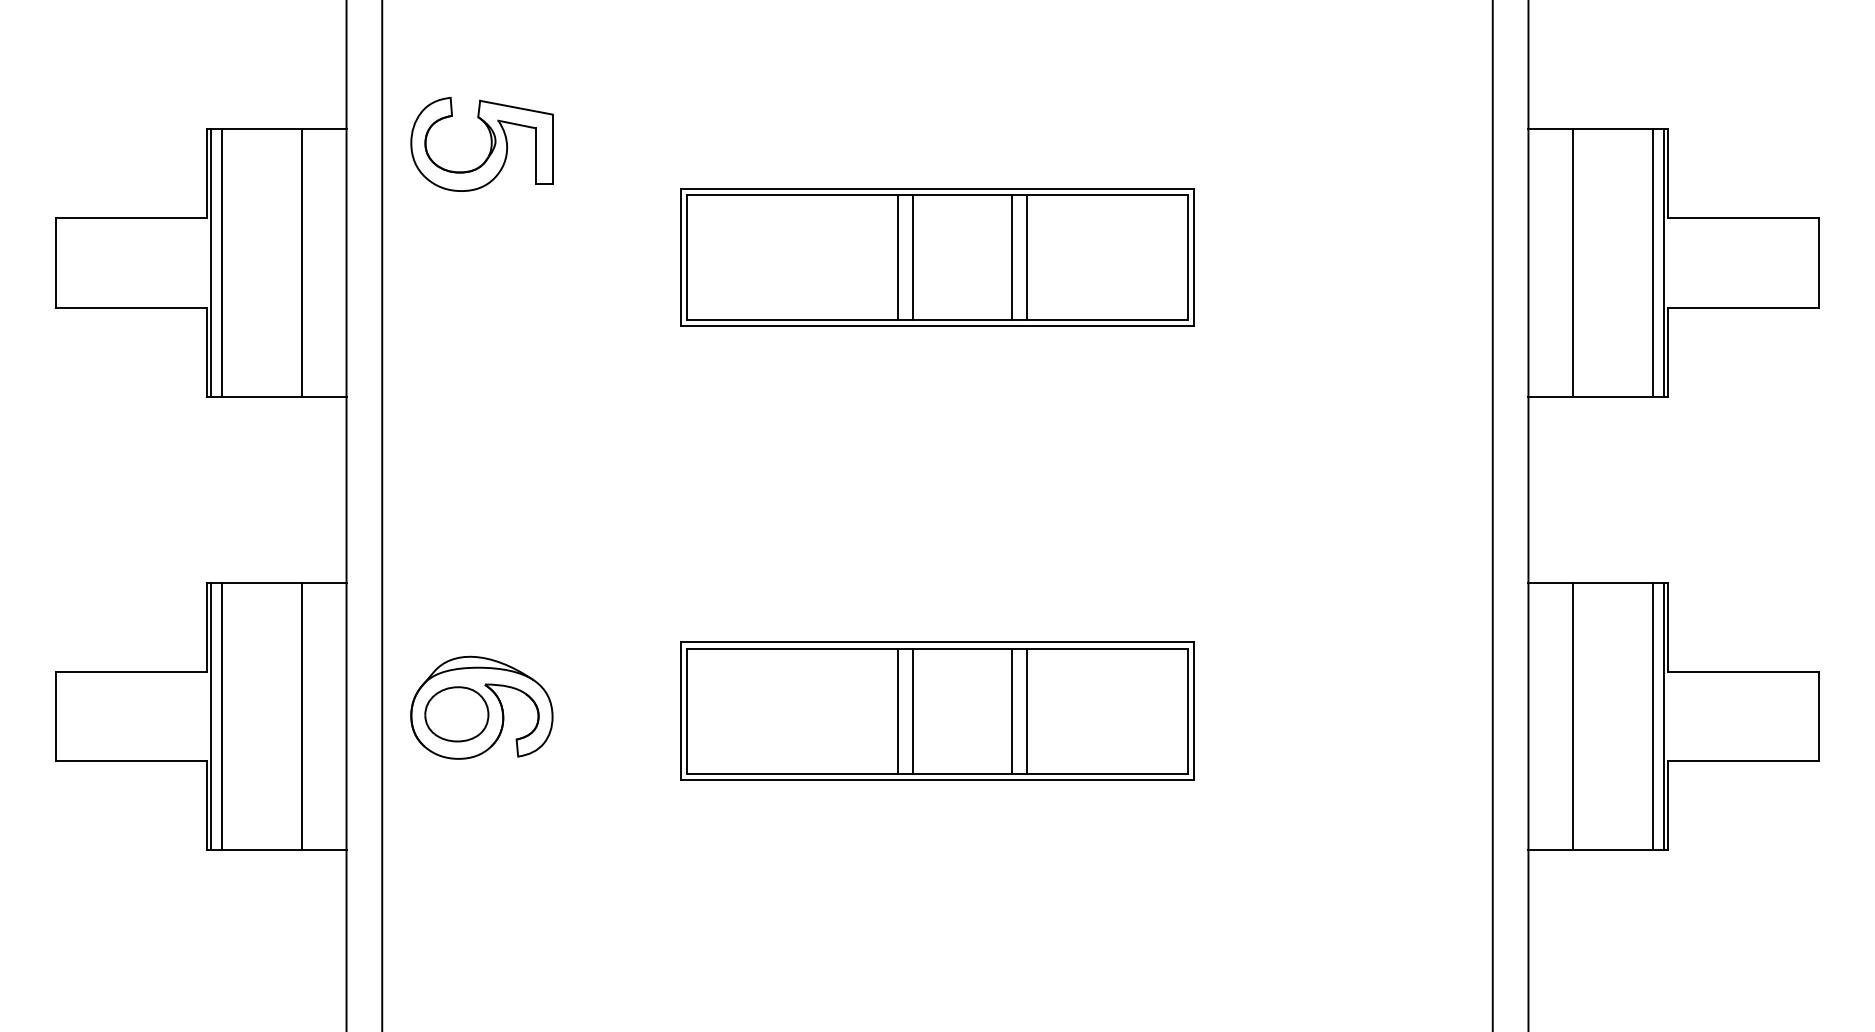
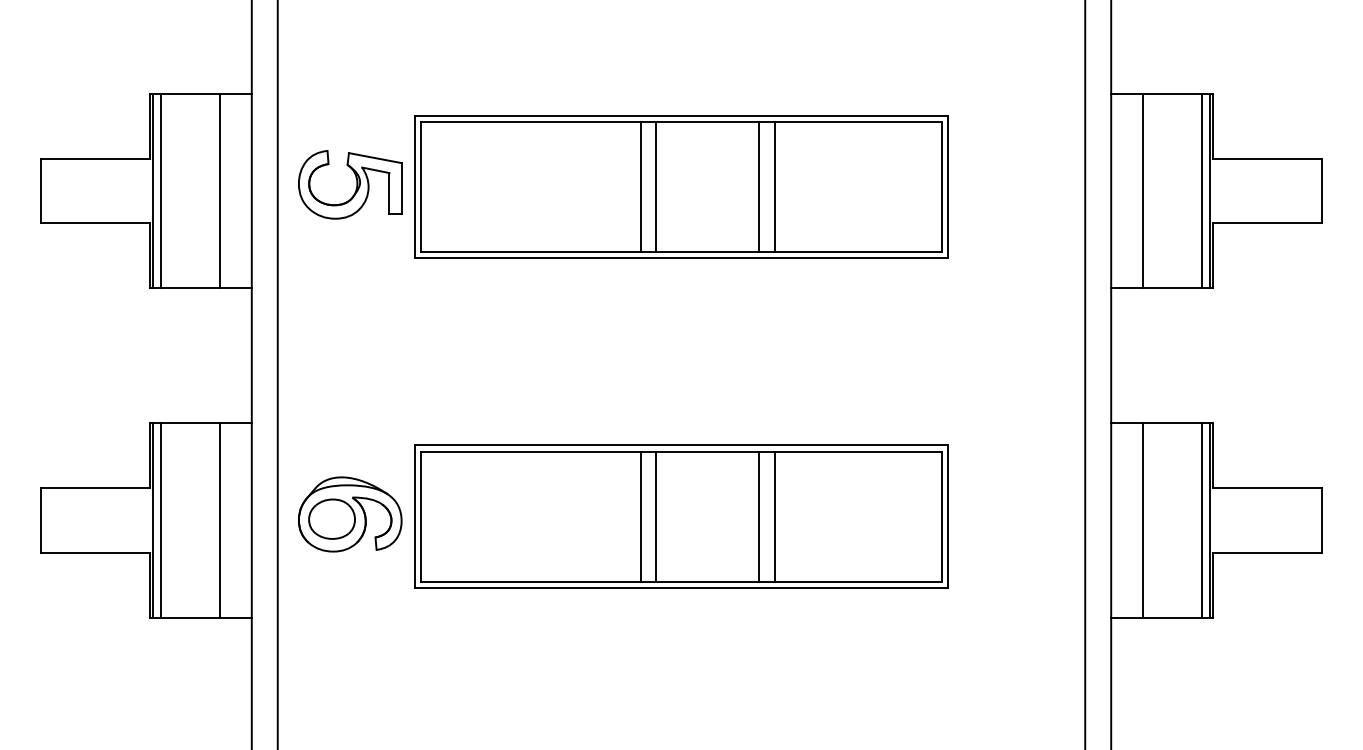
part: (490, 144) -> (356, 184), moved
part: (937, 257) -> (681, 187), size x1.43
part: (937, 711) -> (681, 517), size x1.43

